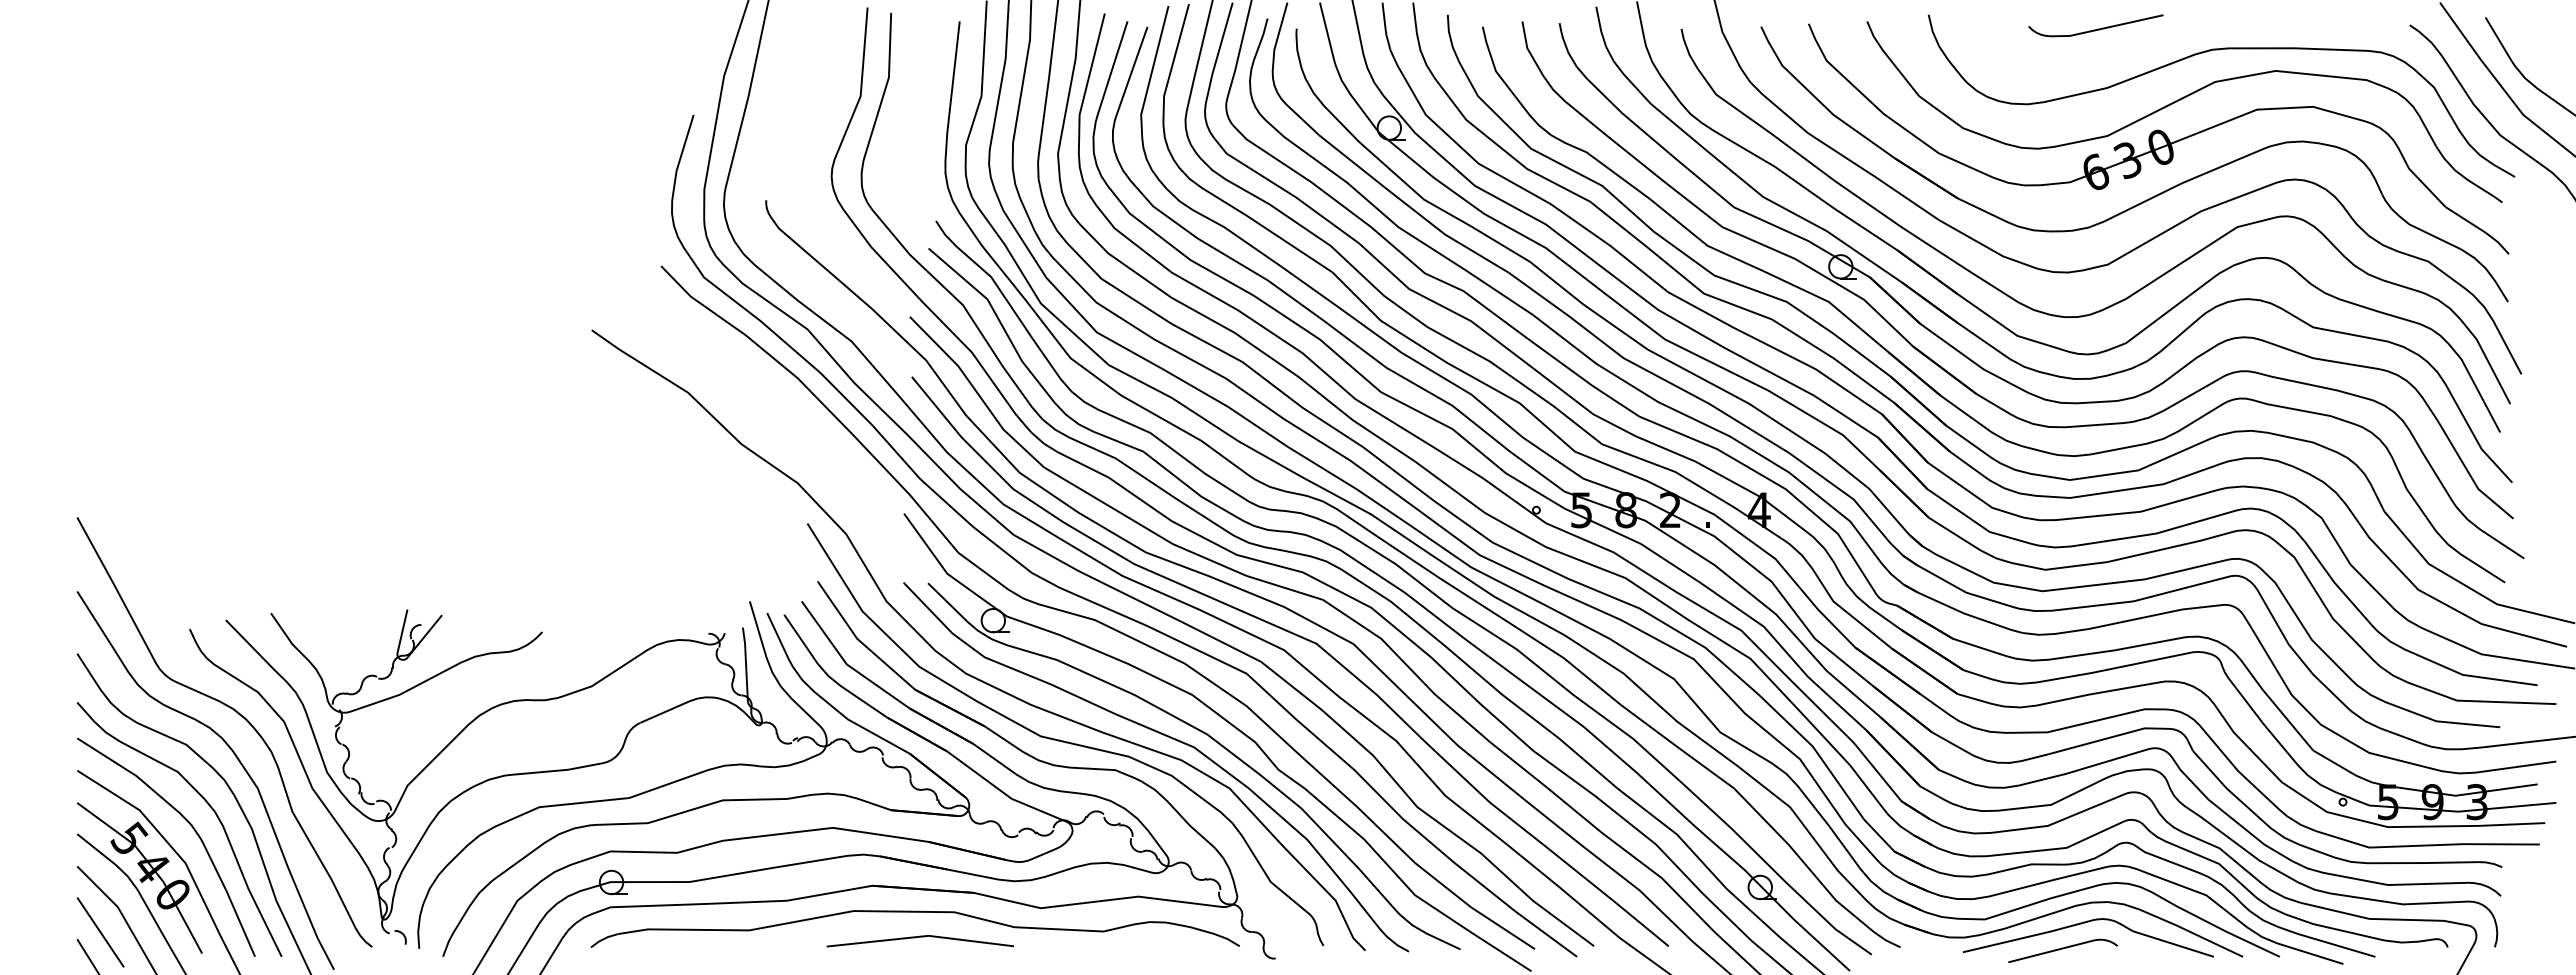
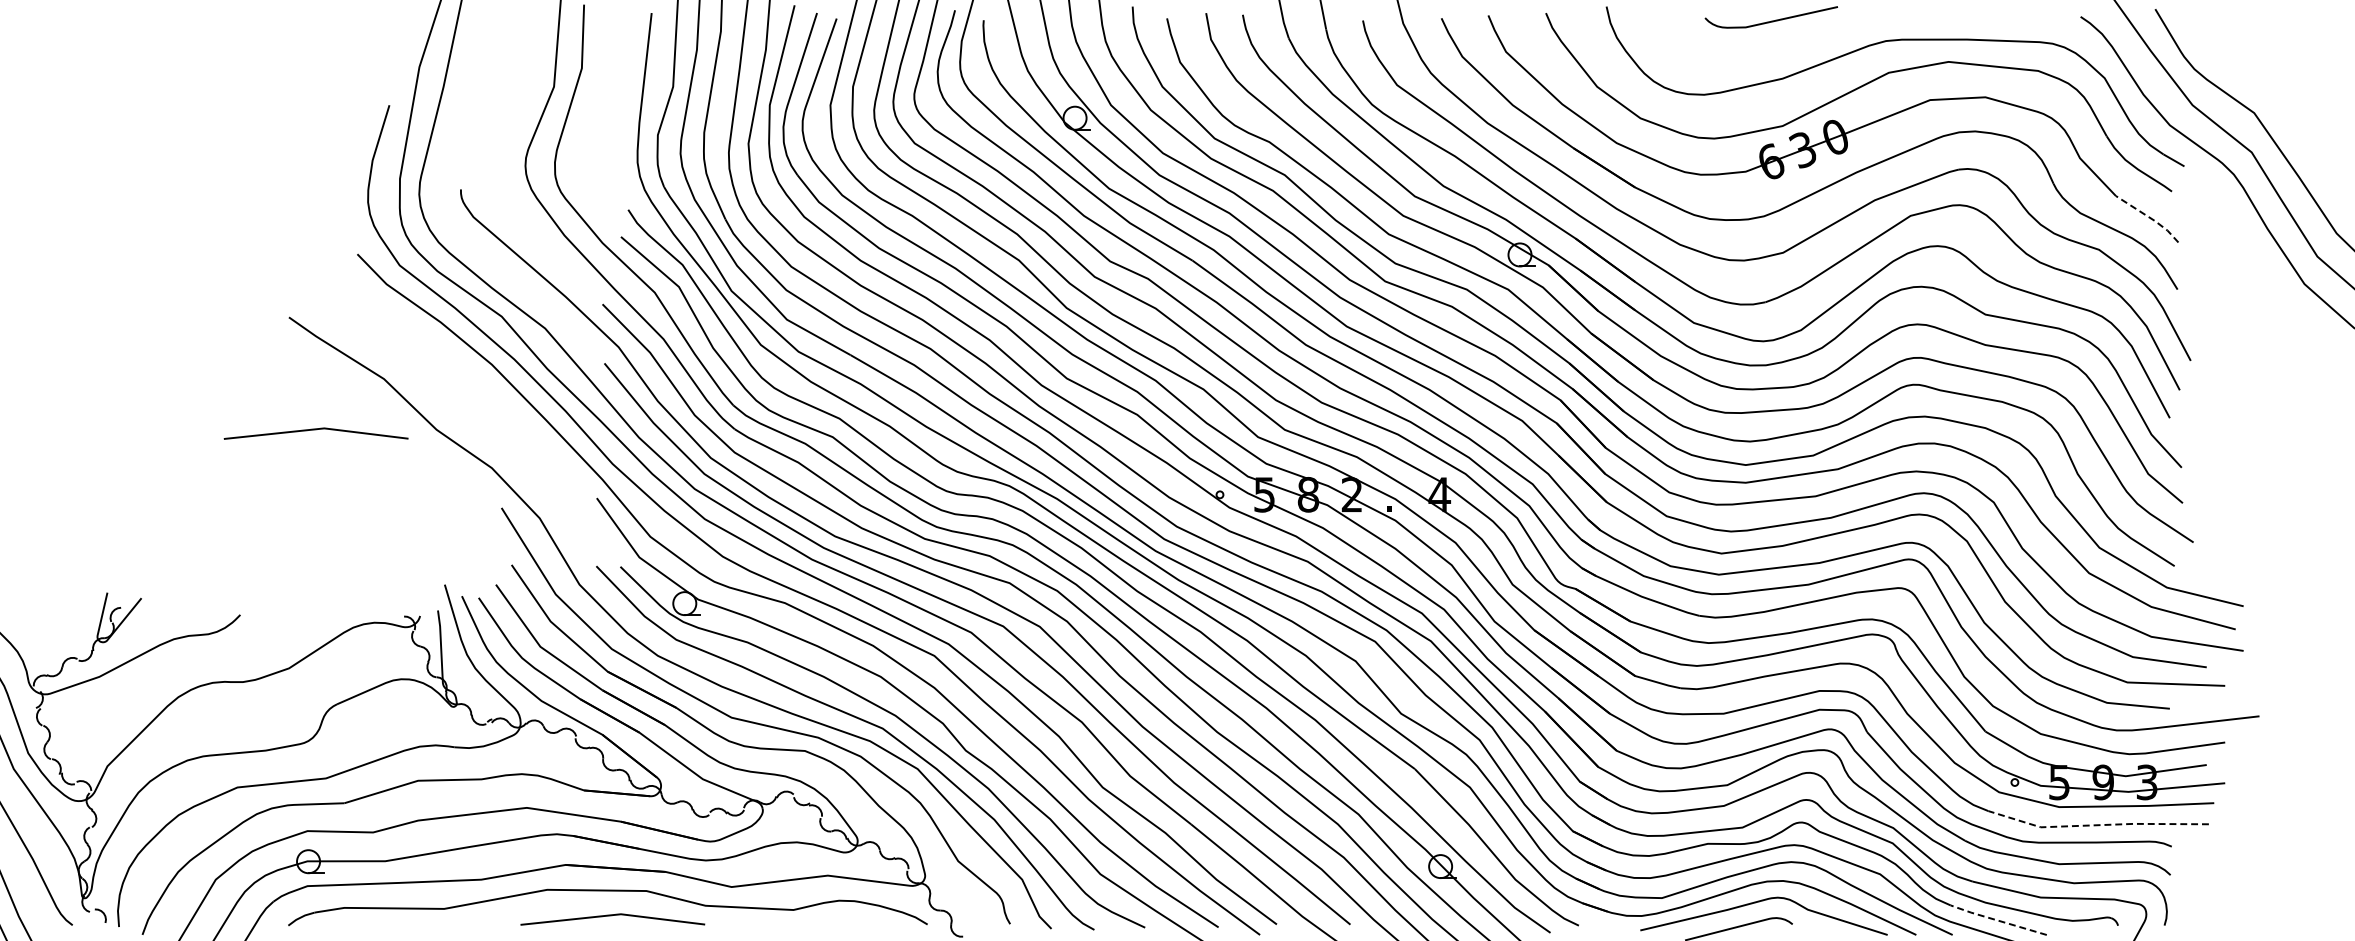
line: (2479, 228) -> (2149, 217), solid -> dashed
line: (618, 444) -> (315, 430), added
line: (2426, 845) -> (2097, 825), solid -> dashed
line: (2326, 942) -> (1998, 920), solid -> dashed

